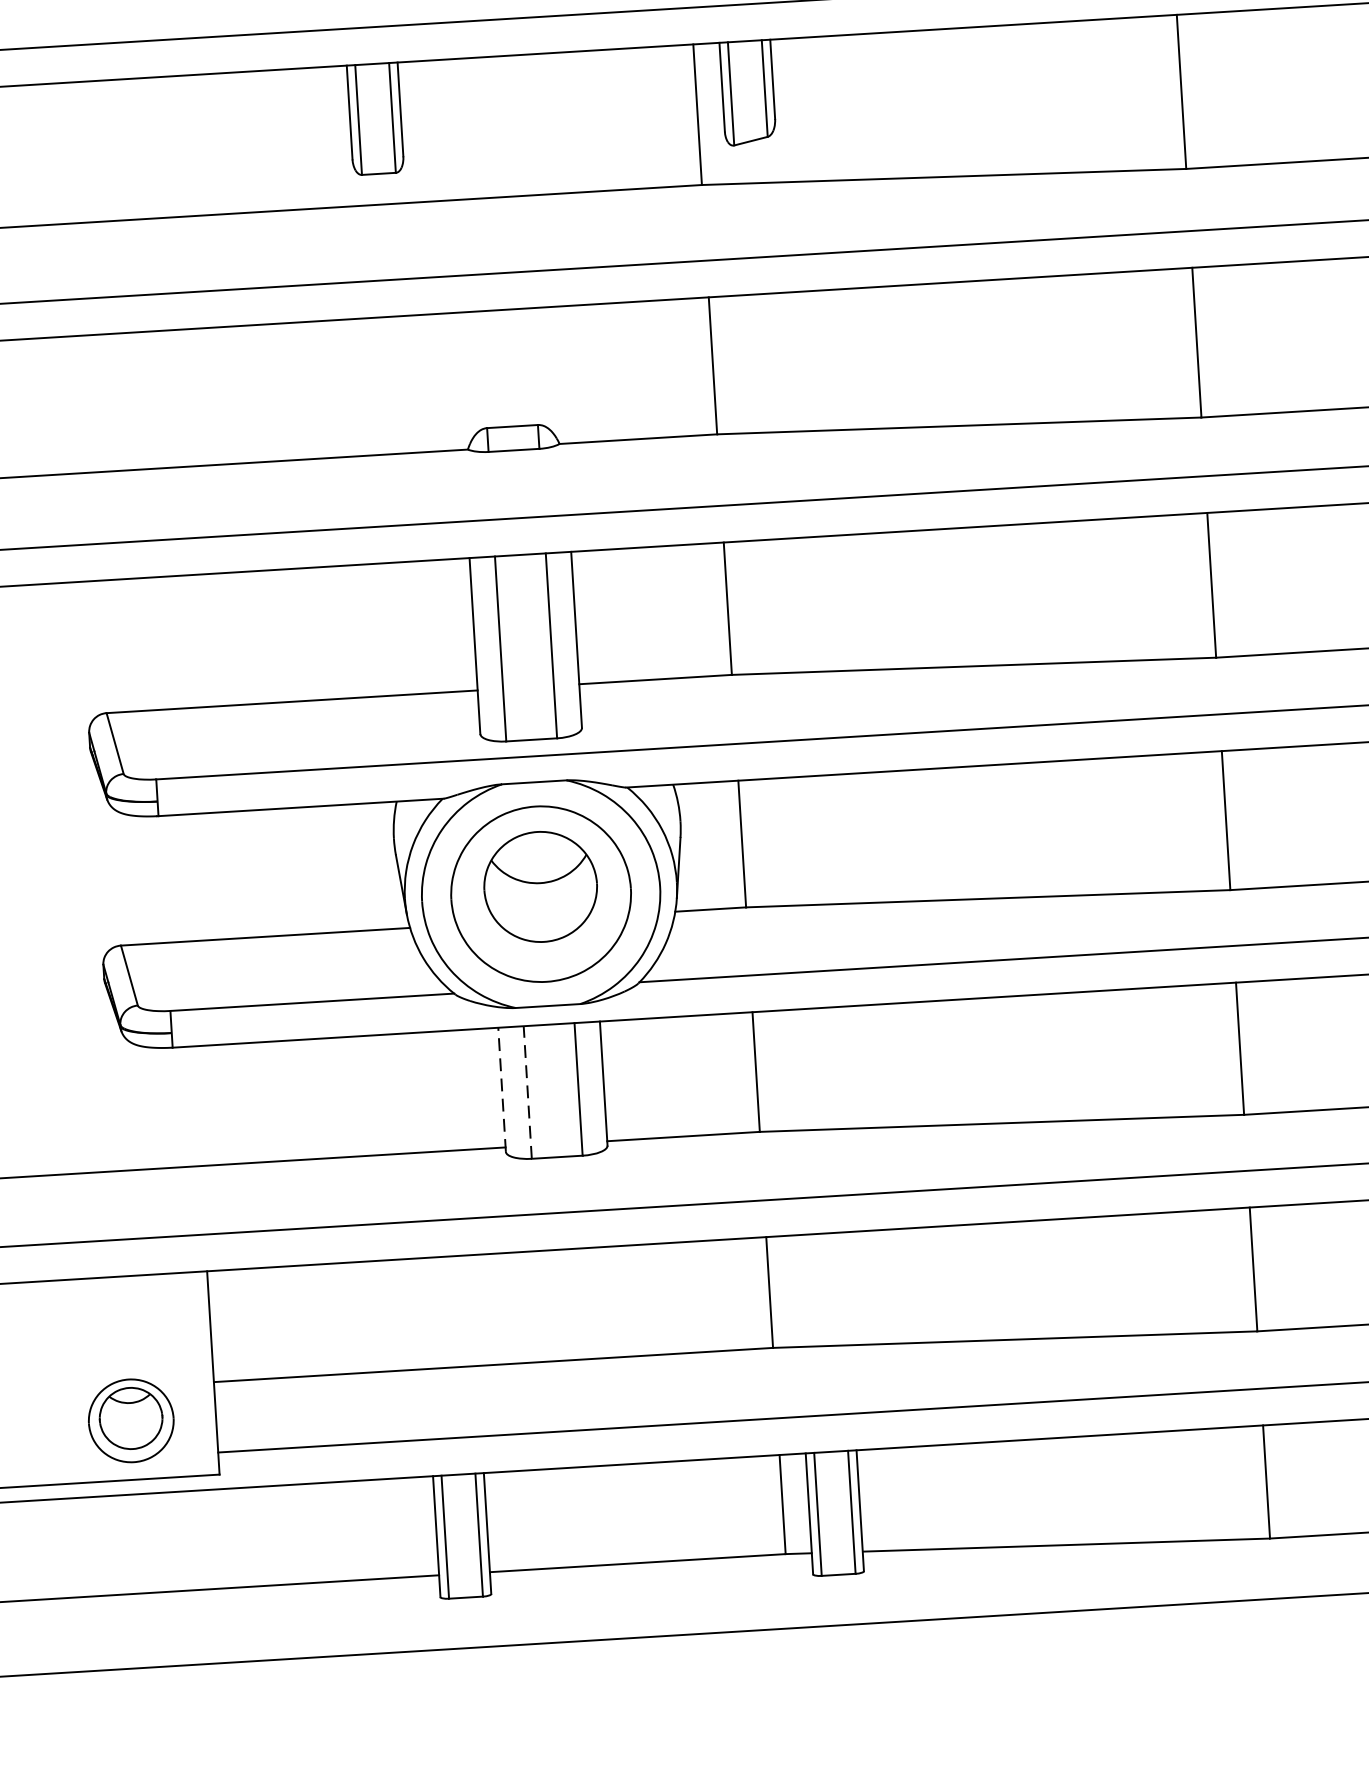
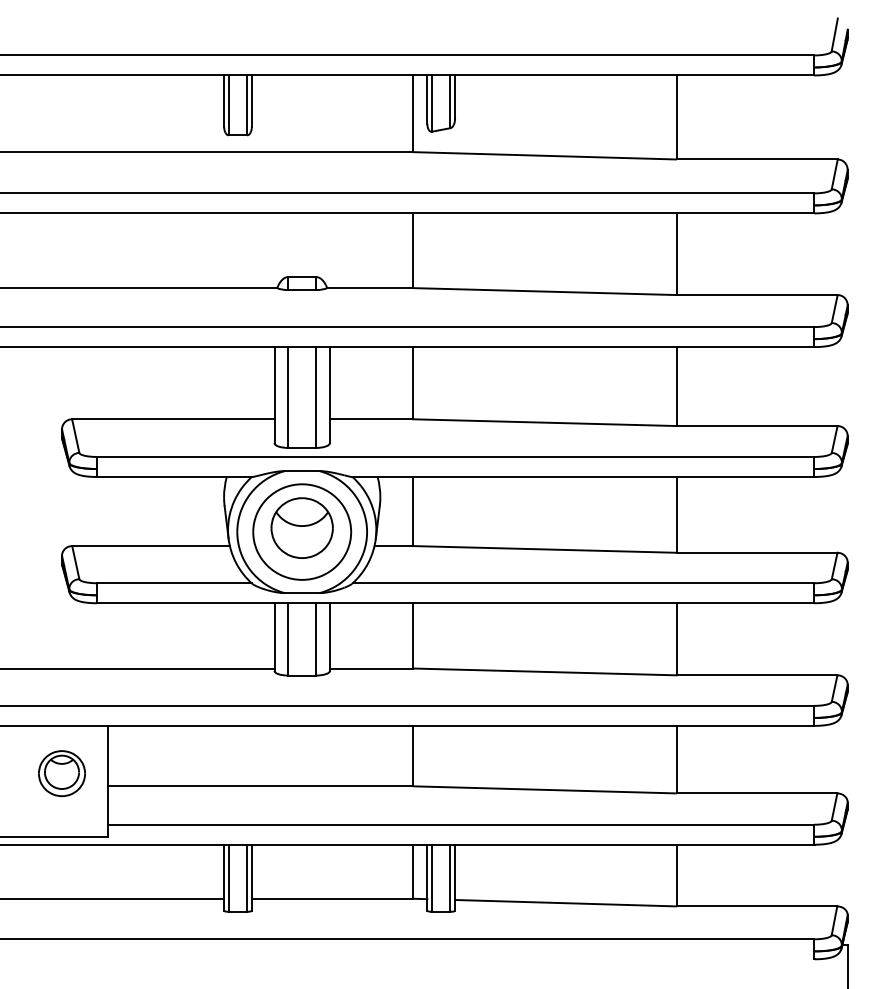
line: (502, 1090) -> (274, 637), dashed -> solid
line: (527, 1090) -> (288, 638), dashed -> solid
part: (130, 1420) -> (61, 773), moved

